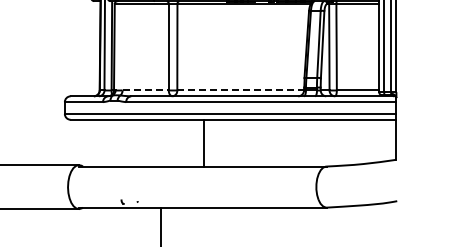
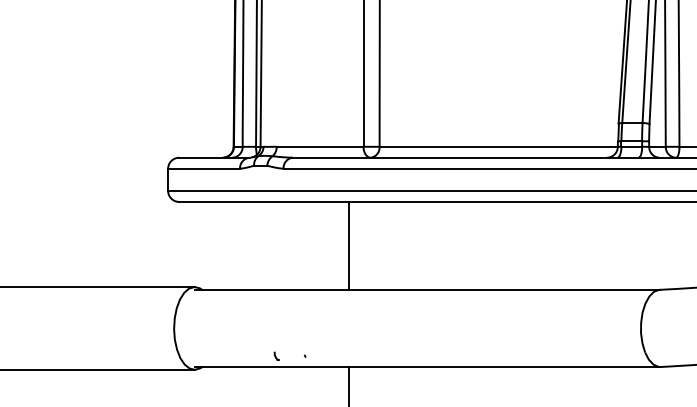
line: (146, 90) -> (321, 146), dashed -> solid
line: (241, 90) -> (500, 146), dashed -> solid
line: (203, 142) -> (347, 244), moved

